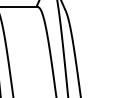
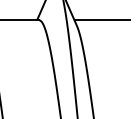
line: (84, 7) -> (102, 20), added

